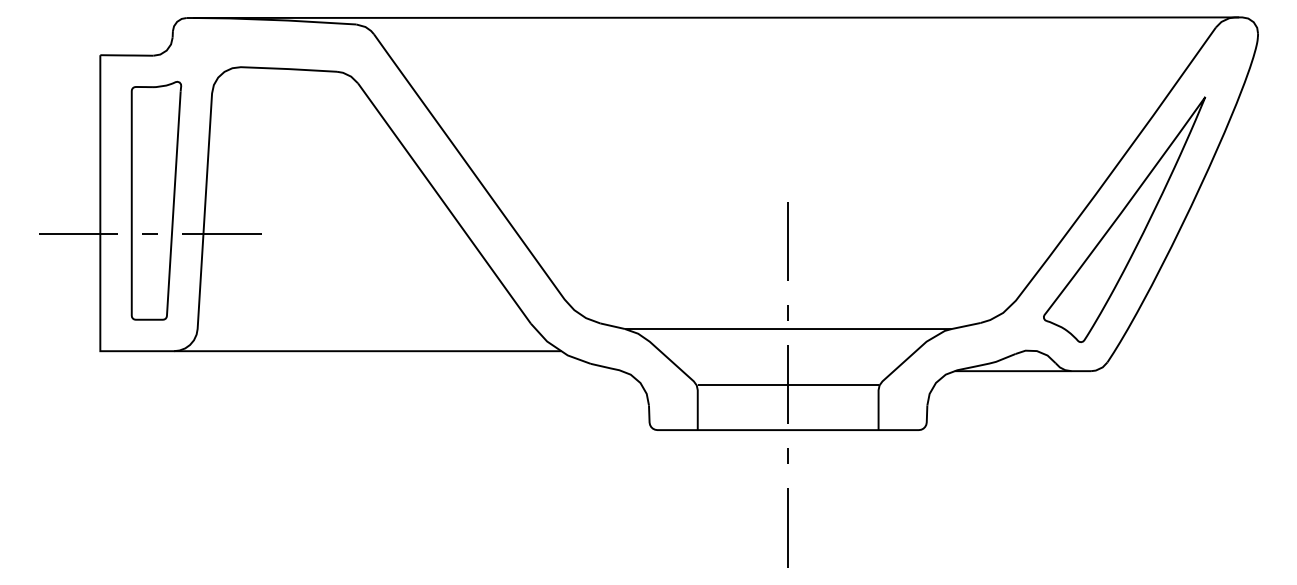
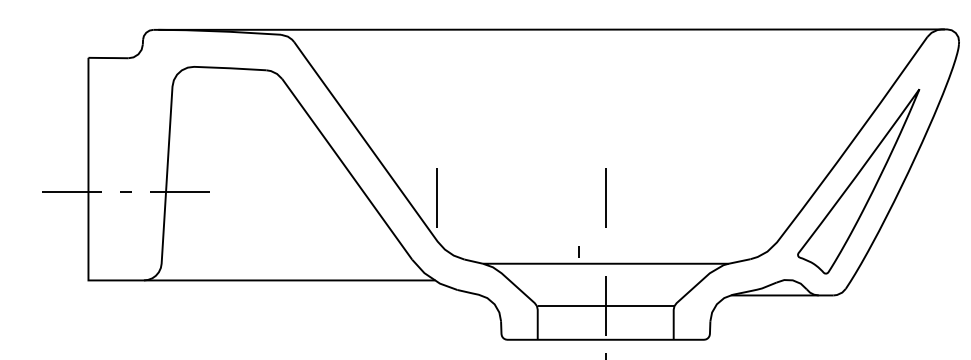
part: (156, 200) -> (130, 167), removed
line: (563, 241) -> (436, 197), added
line: (787, 312) -> (578, 251), moved

